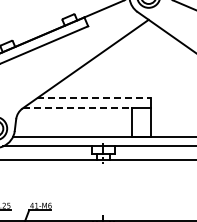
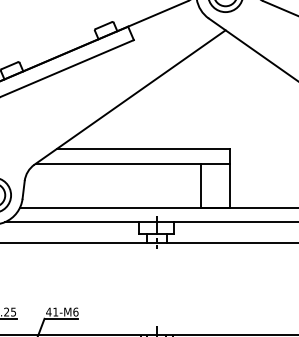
line: (94, 98) -> (143, 149), dashed -> solid
line: (78, 107) -> (119, 163), dashed -> solid

